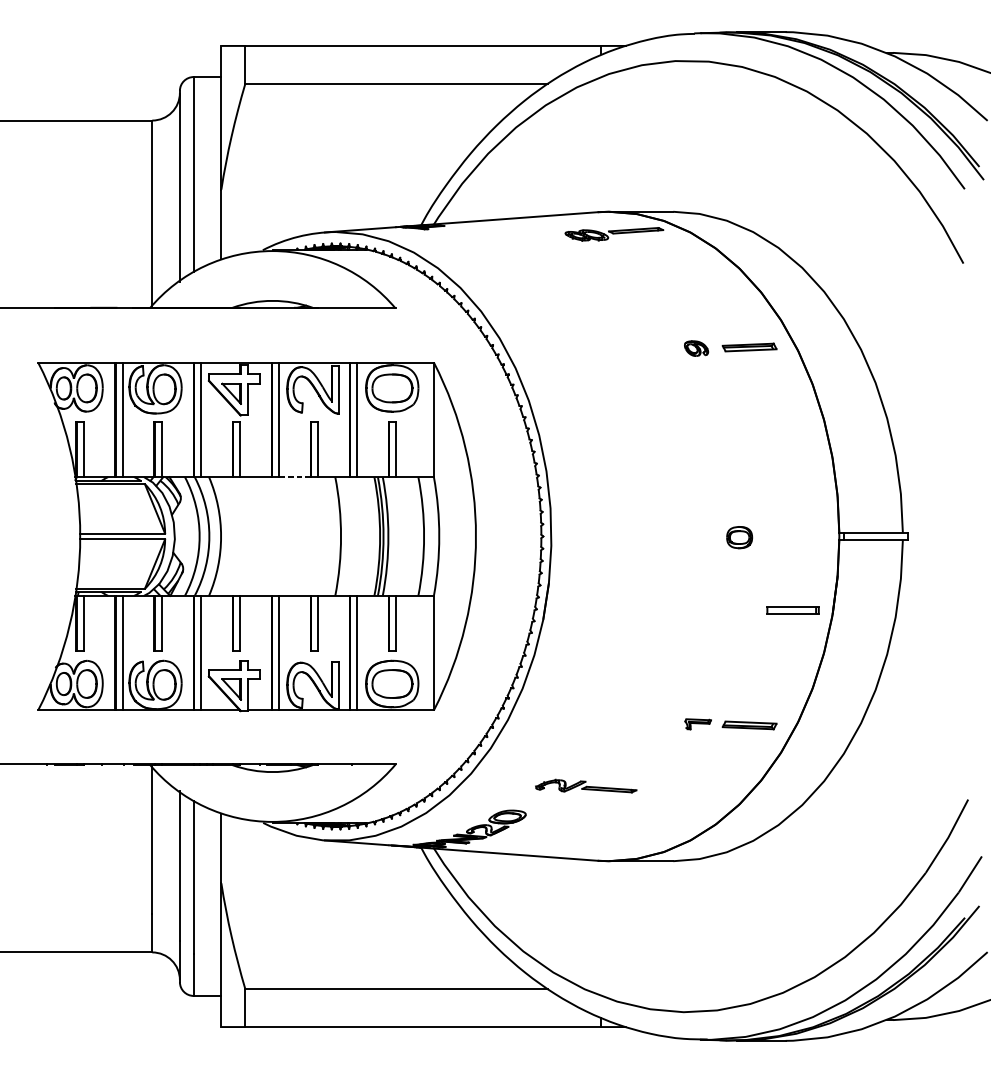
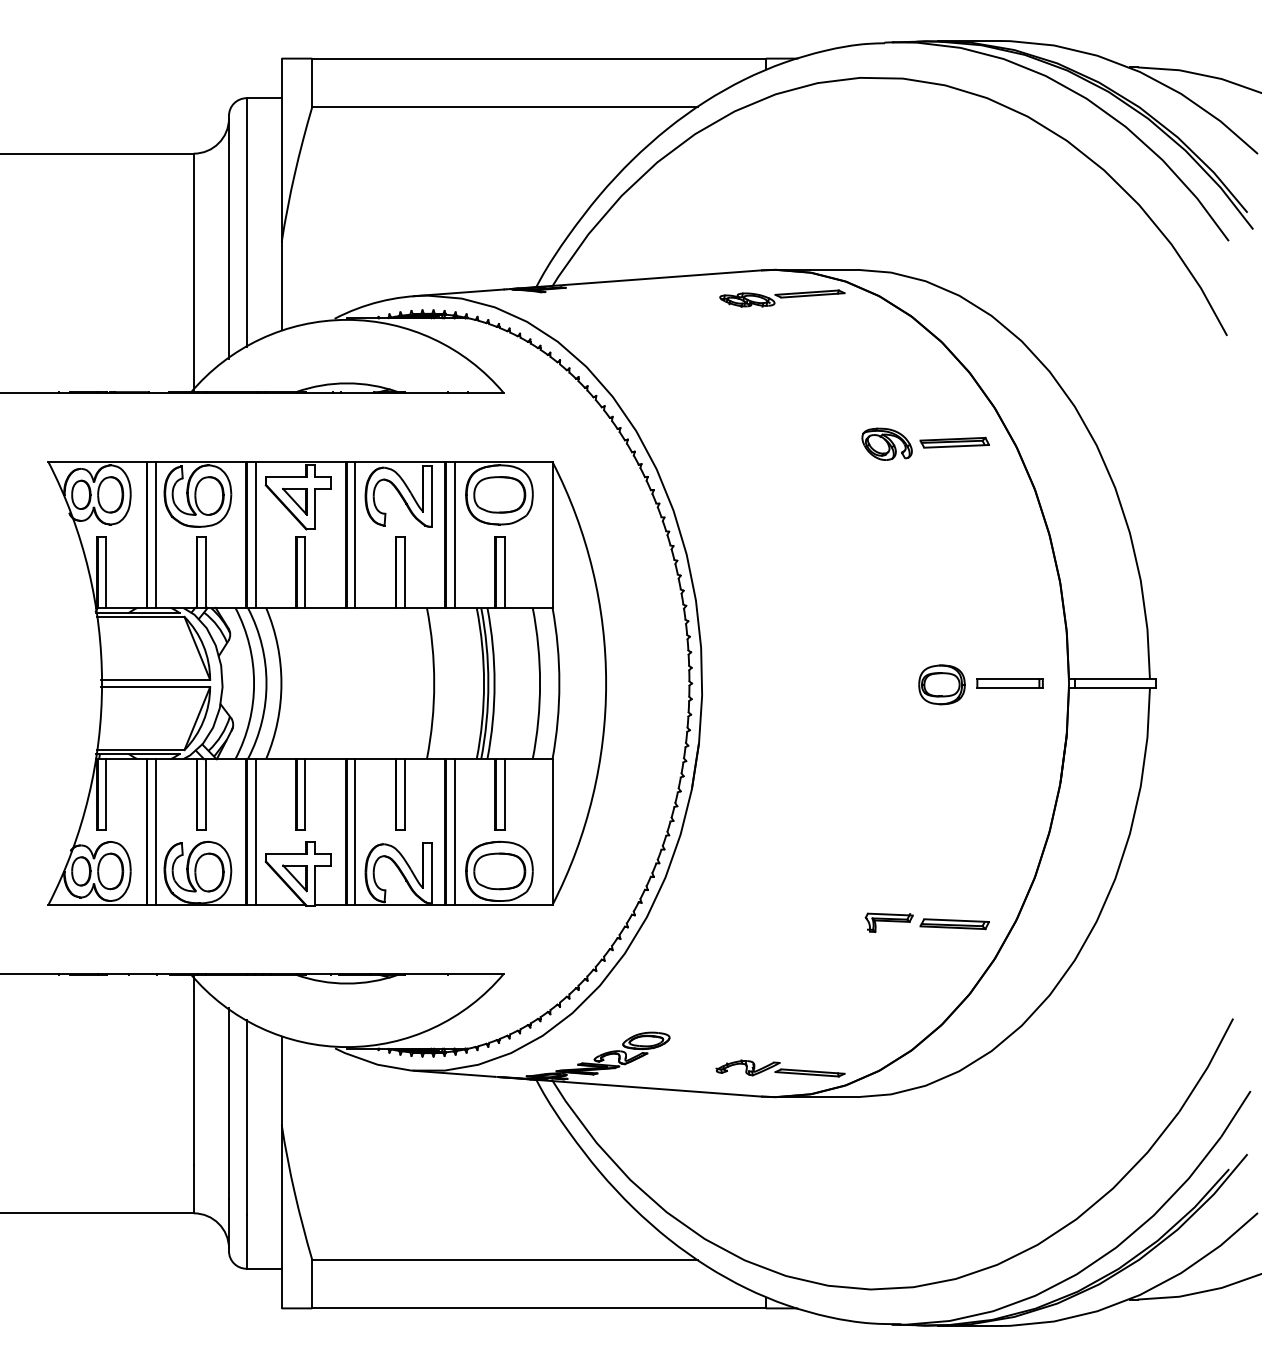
part: (696, 348) -> (886, 443), size x1.67
line: (294, 476) -> (374, 607), dashed -> solid
part: (739, 537) -> (941, 684), size x1.43
part: (792, 610) -> (1009, 683), moved
part: (697, 724) -> (888, 922), size x1.43
part: (586, 786) -> (780, 1068), moved

